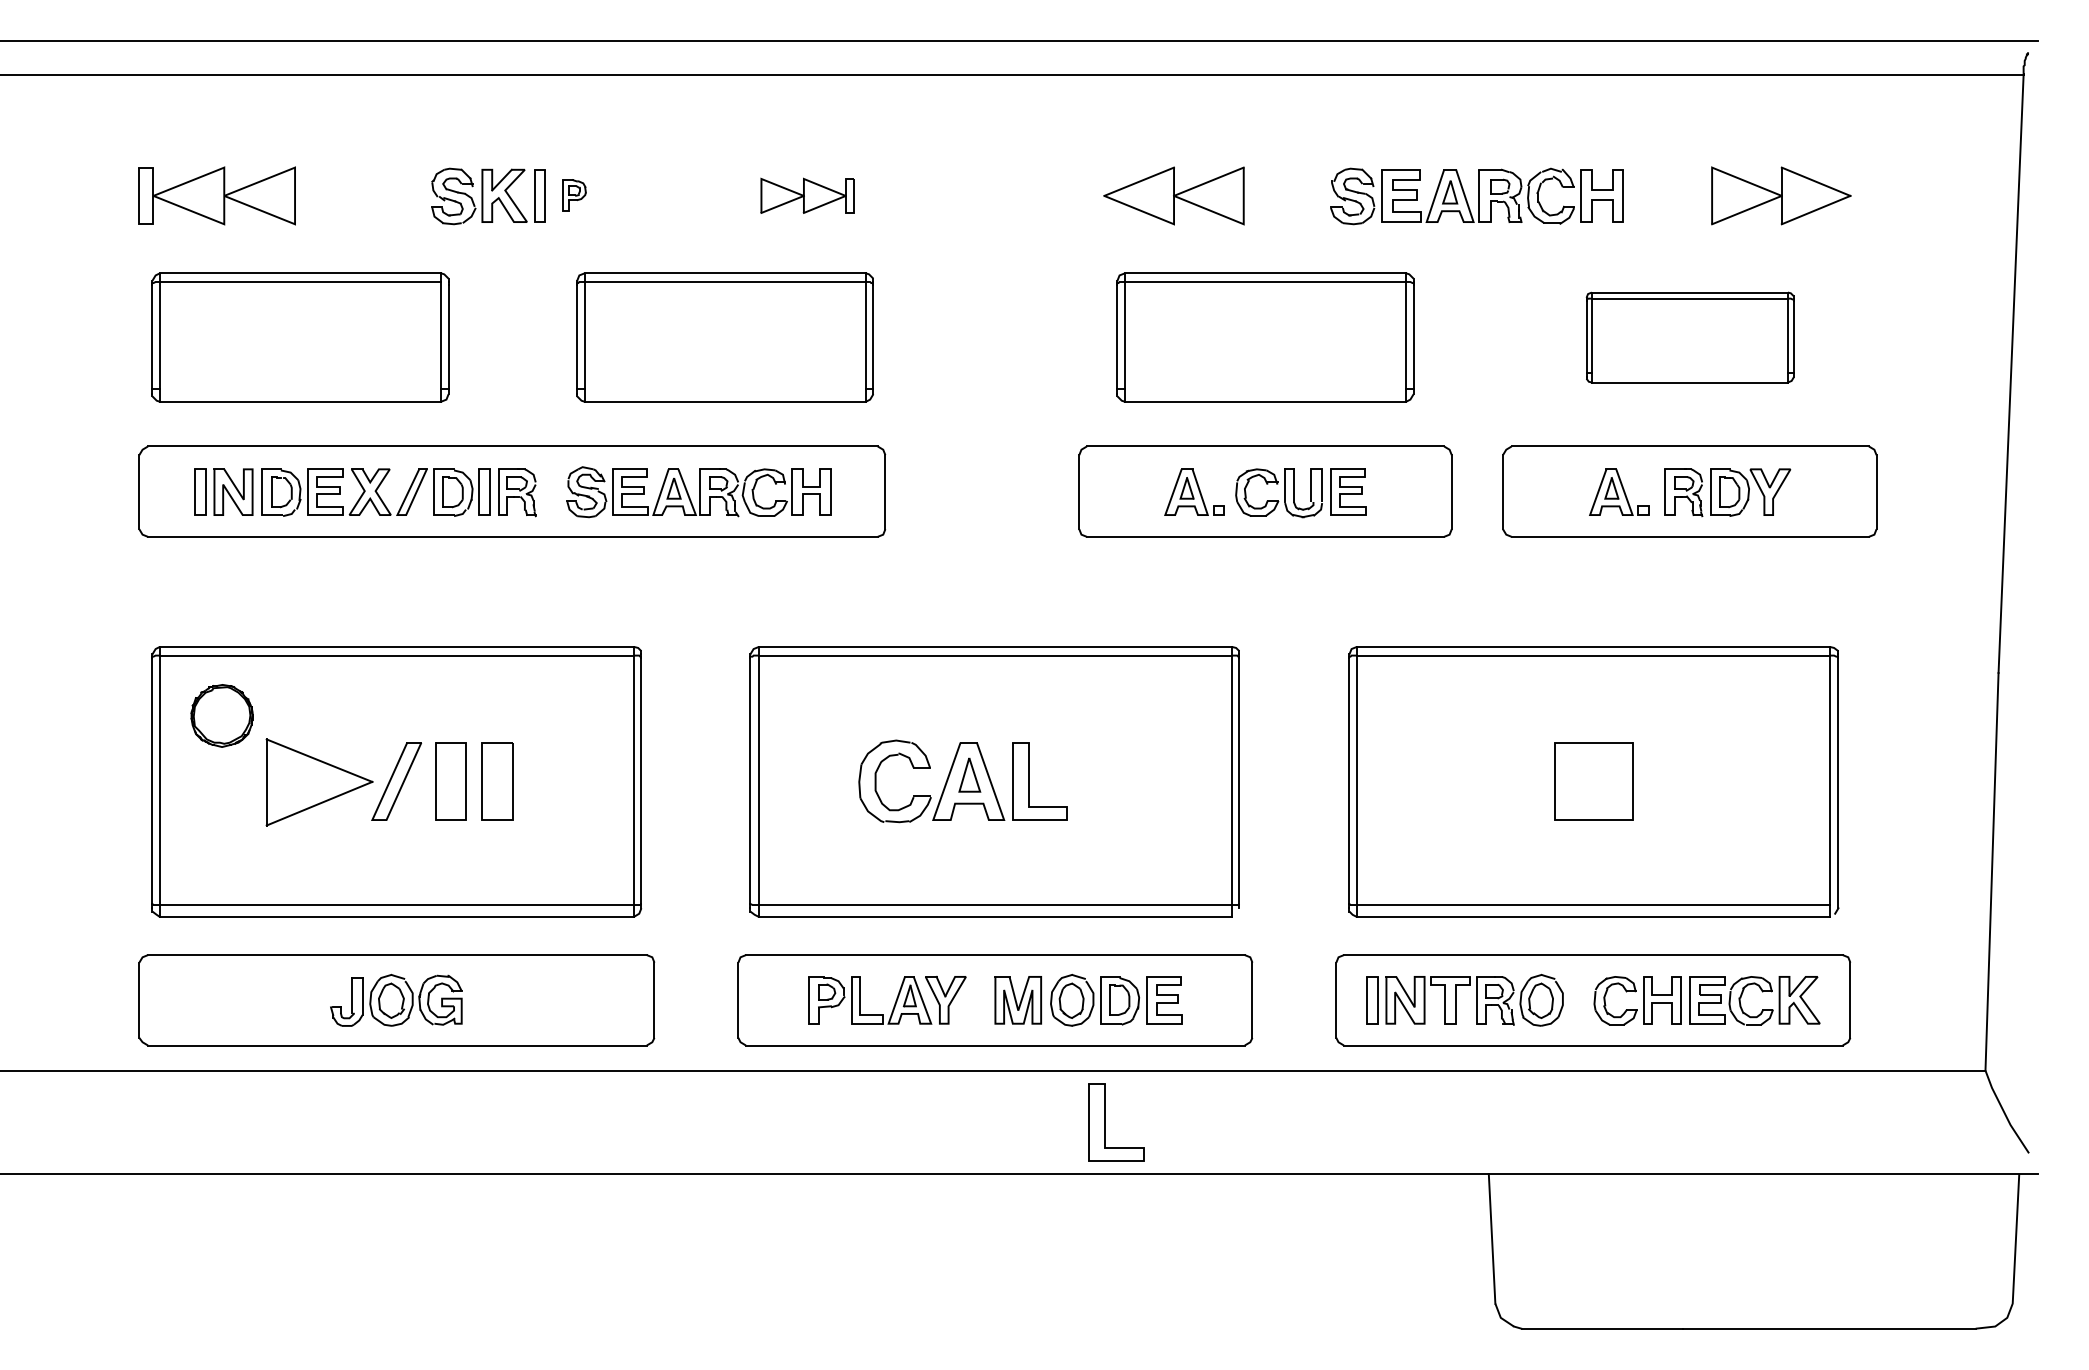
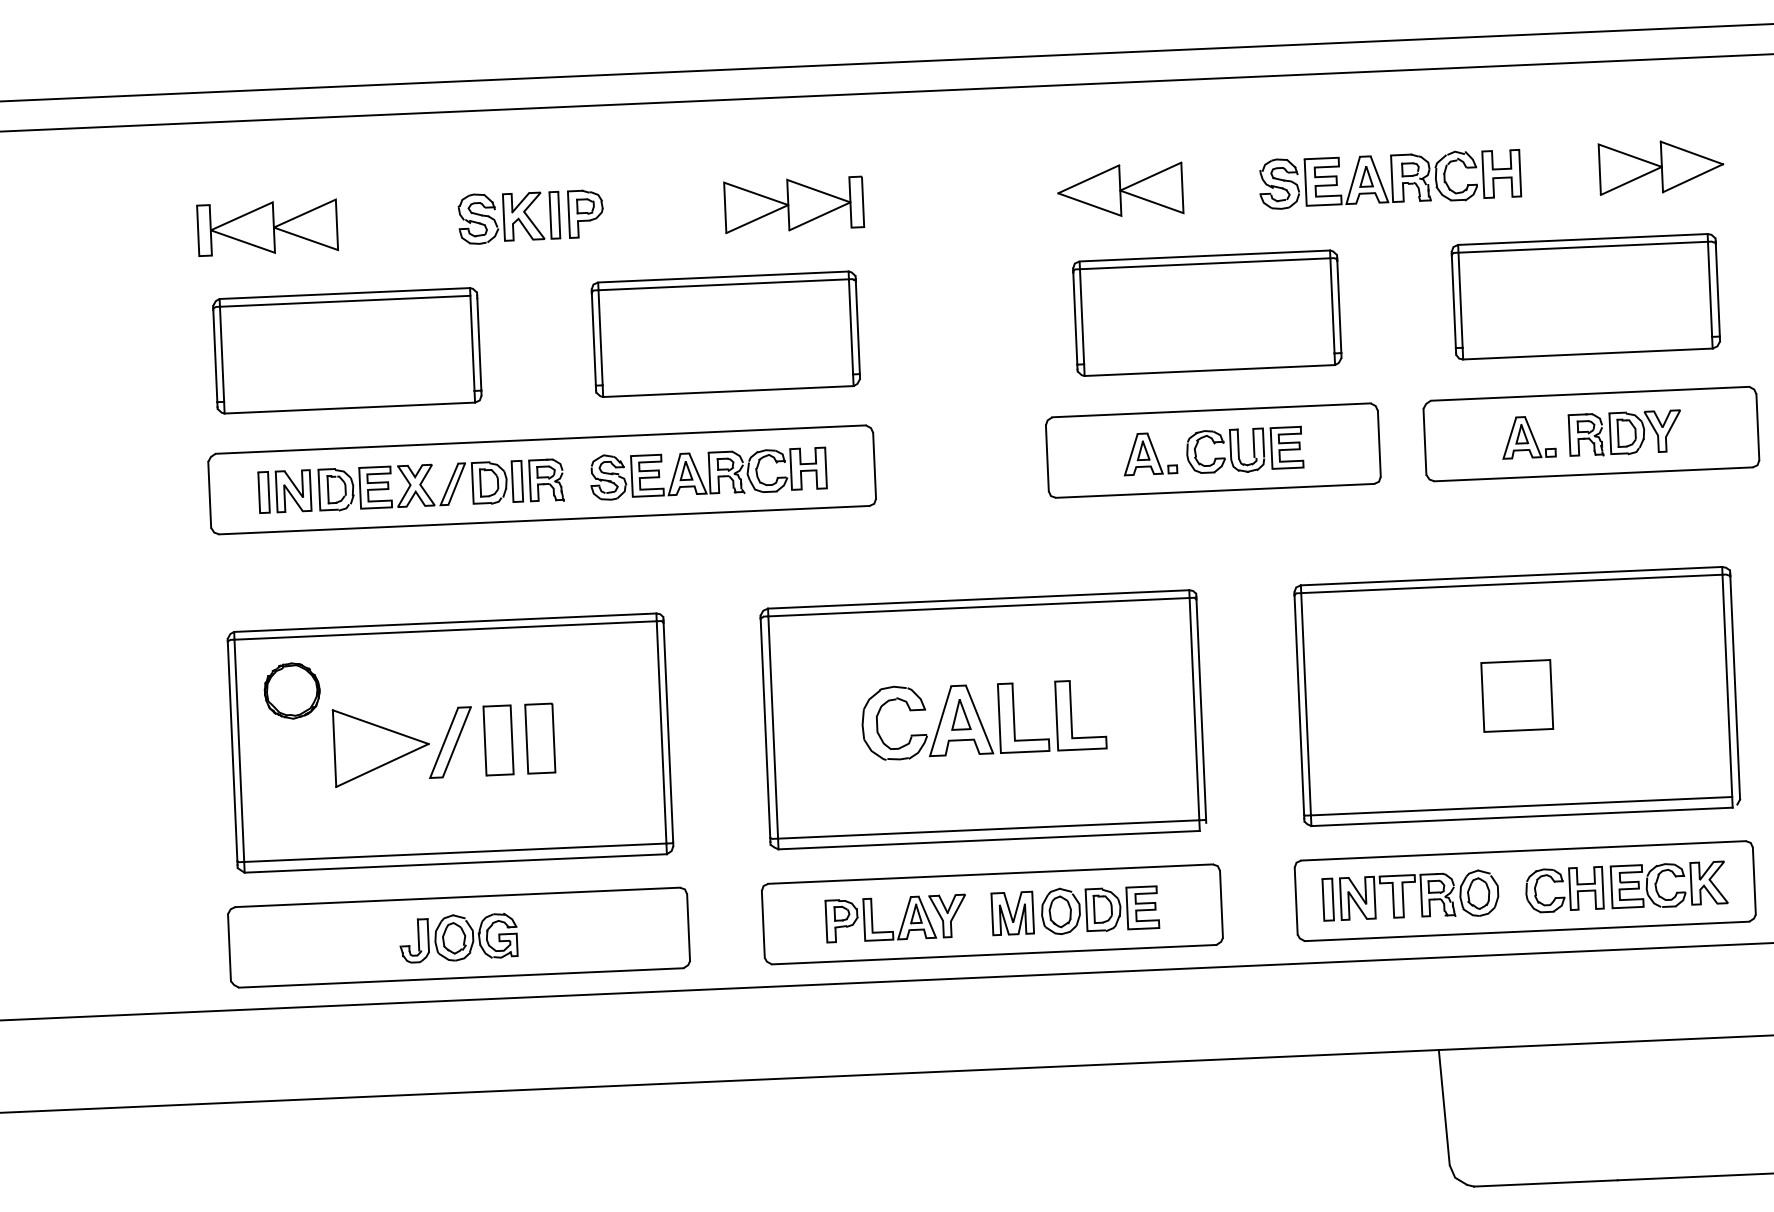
part: (574, 195) -> (585, 213), size x1.67
part: (807, 195) -> (793, 204), size x1.67
part: (1689, 337) -> (1585, 296), size x1.43
part: (1105, 1122) -> (1071, 715), moved

